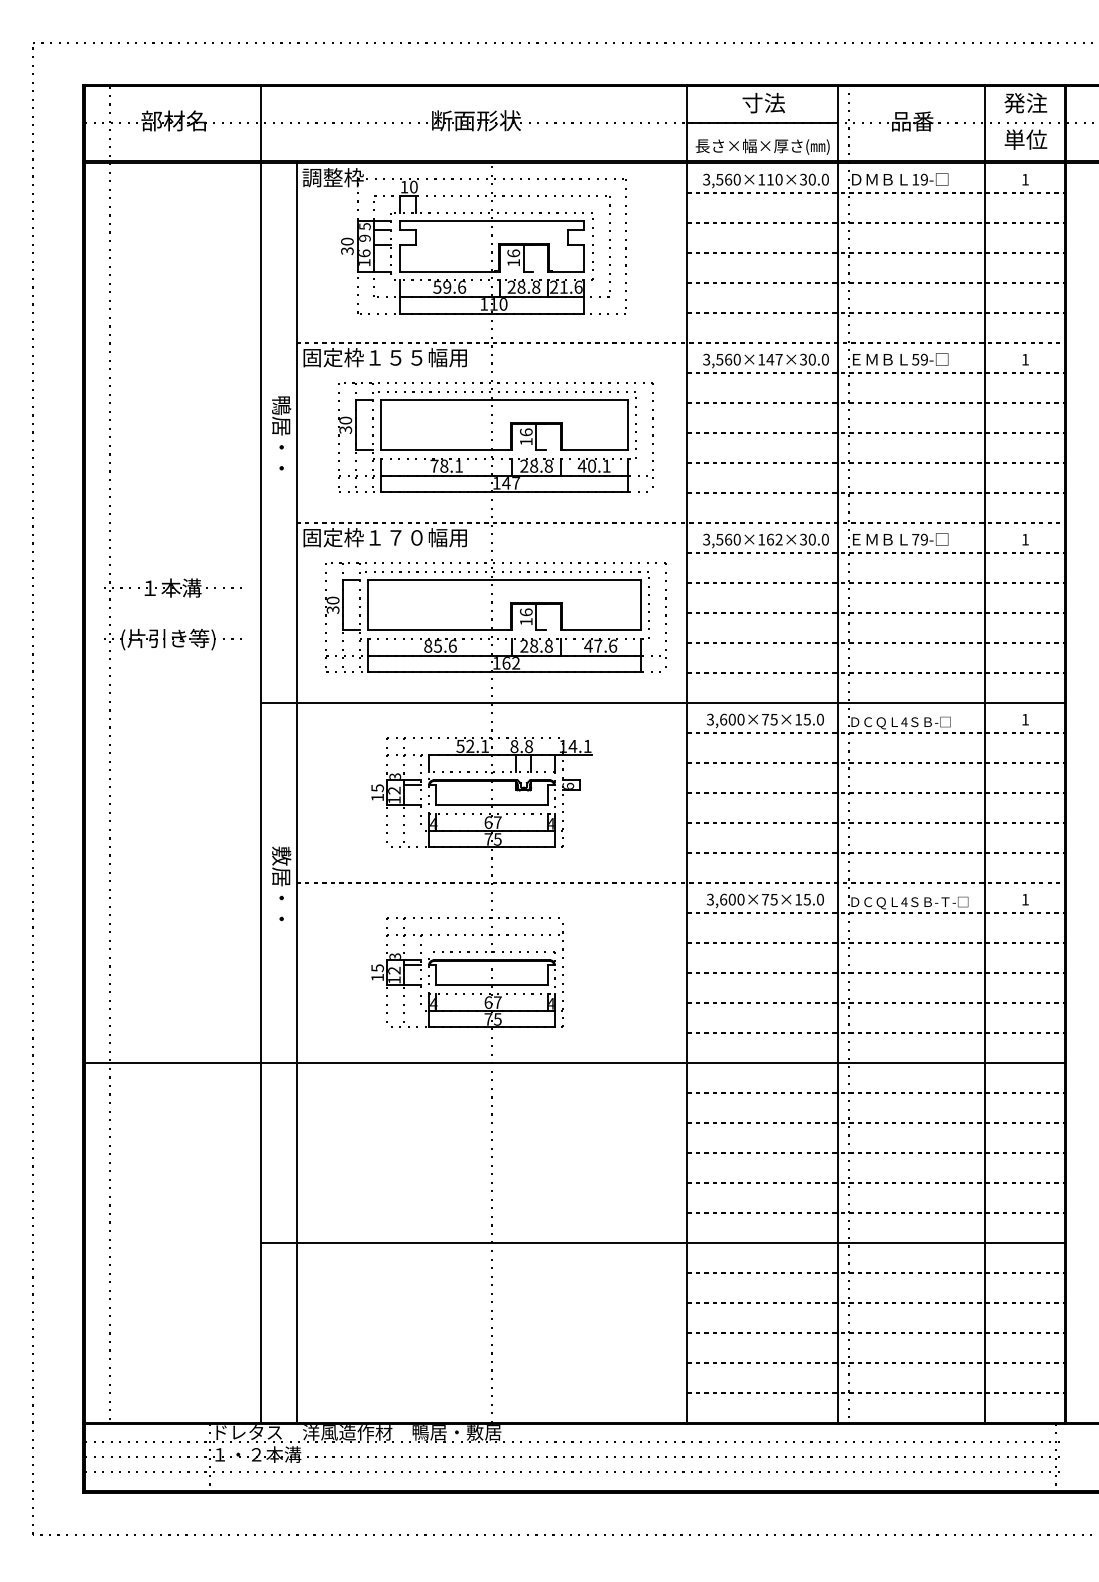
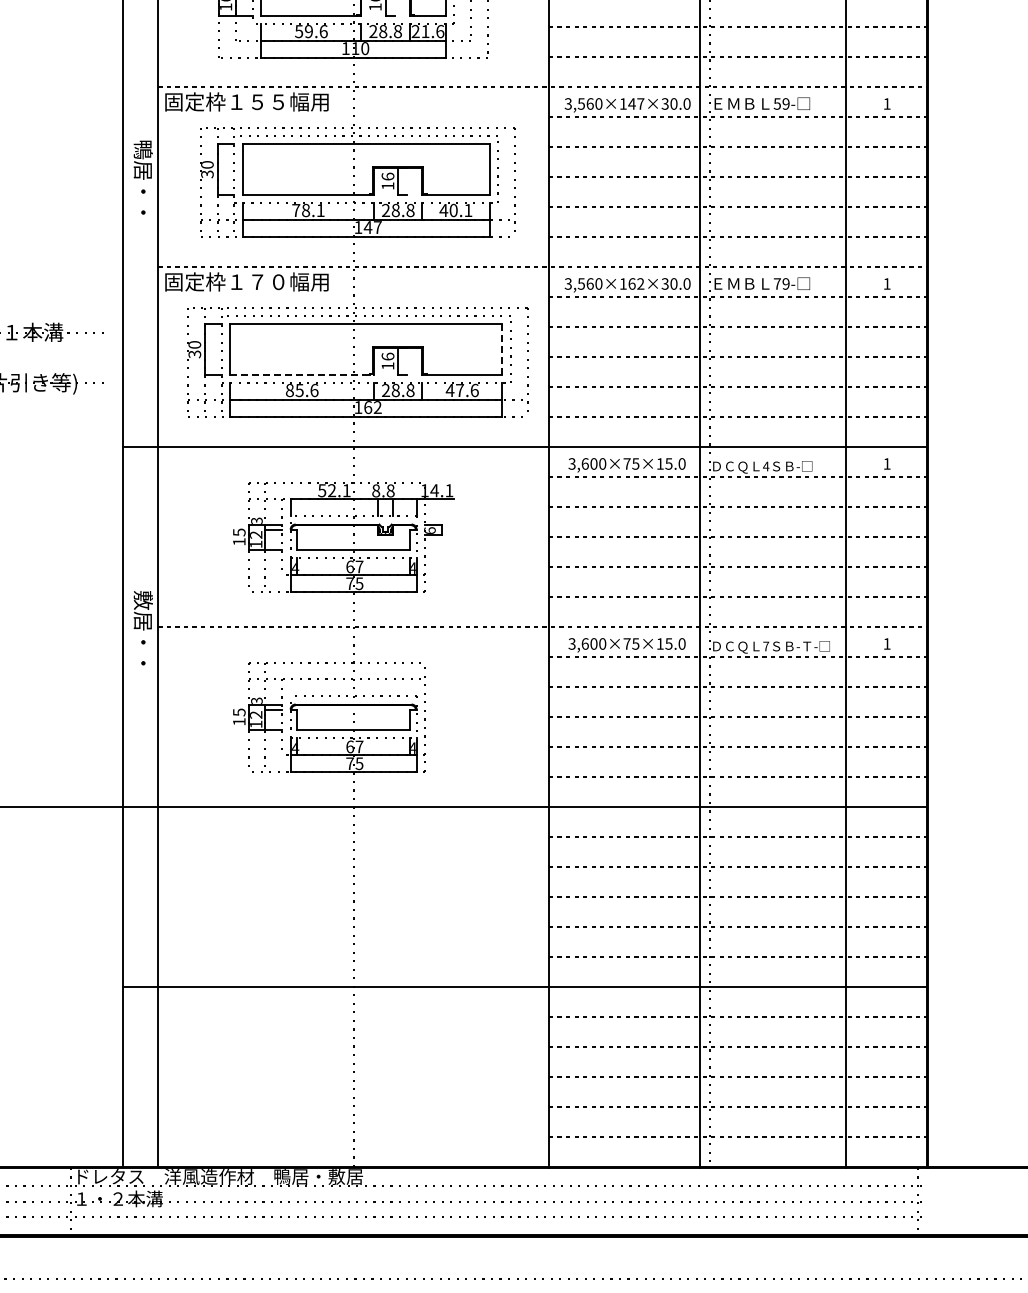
line: (640, 604) -> (502, 348), solid -> dashed
line: (440, 630) -> (302, 374), solid -> dashed
text: (904, 901) -> (766, 645), 4 -> 7

